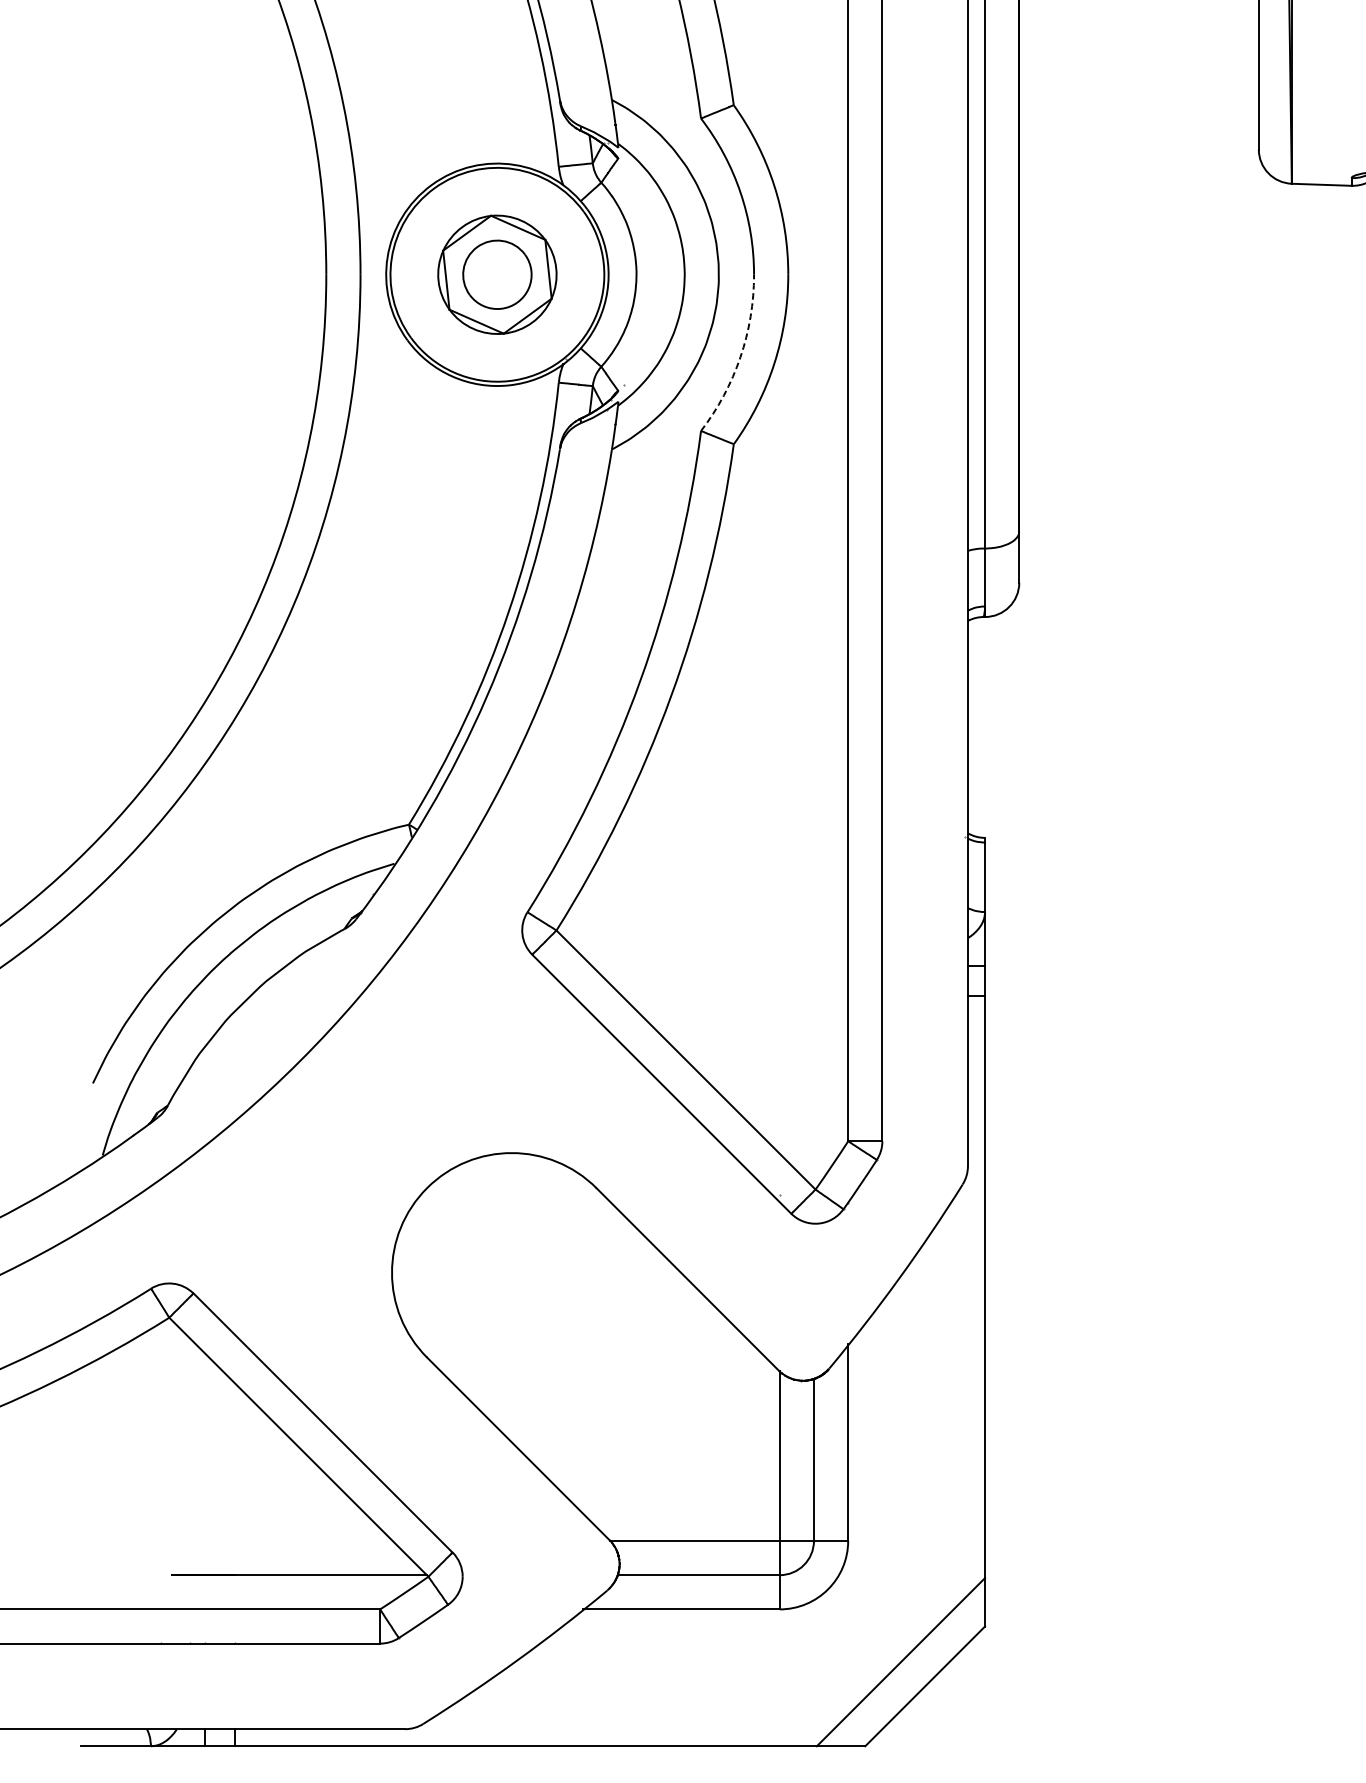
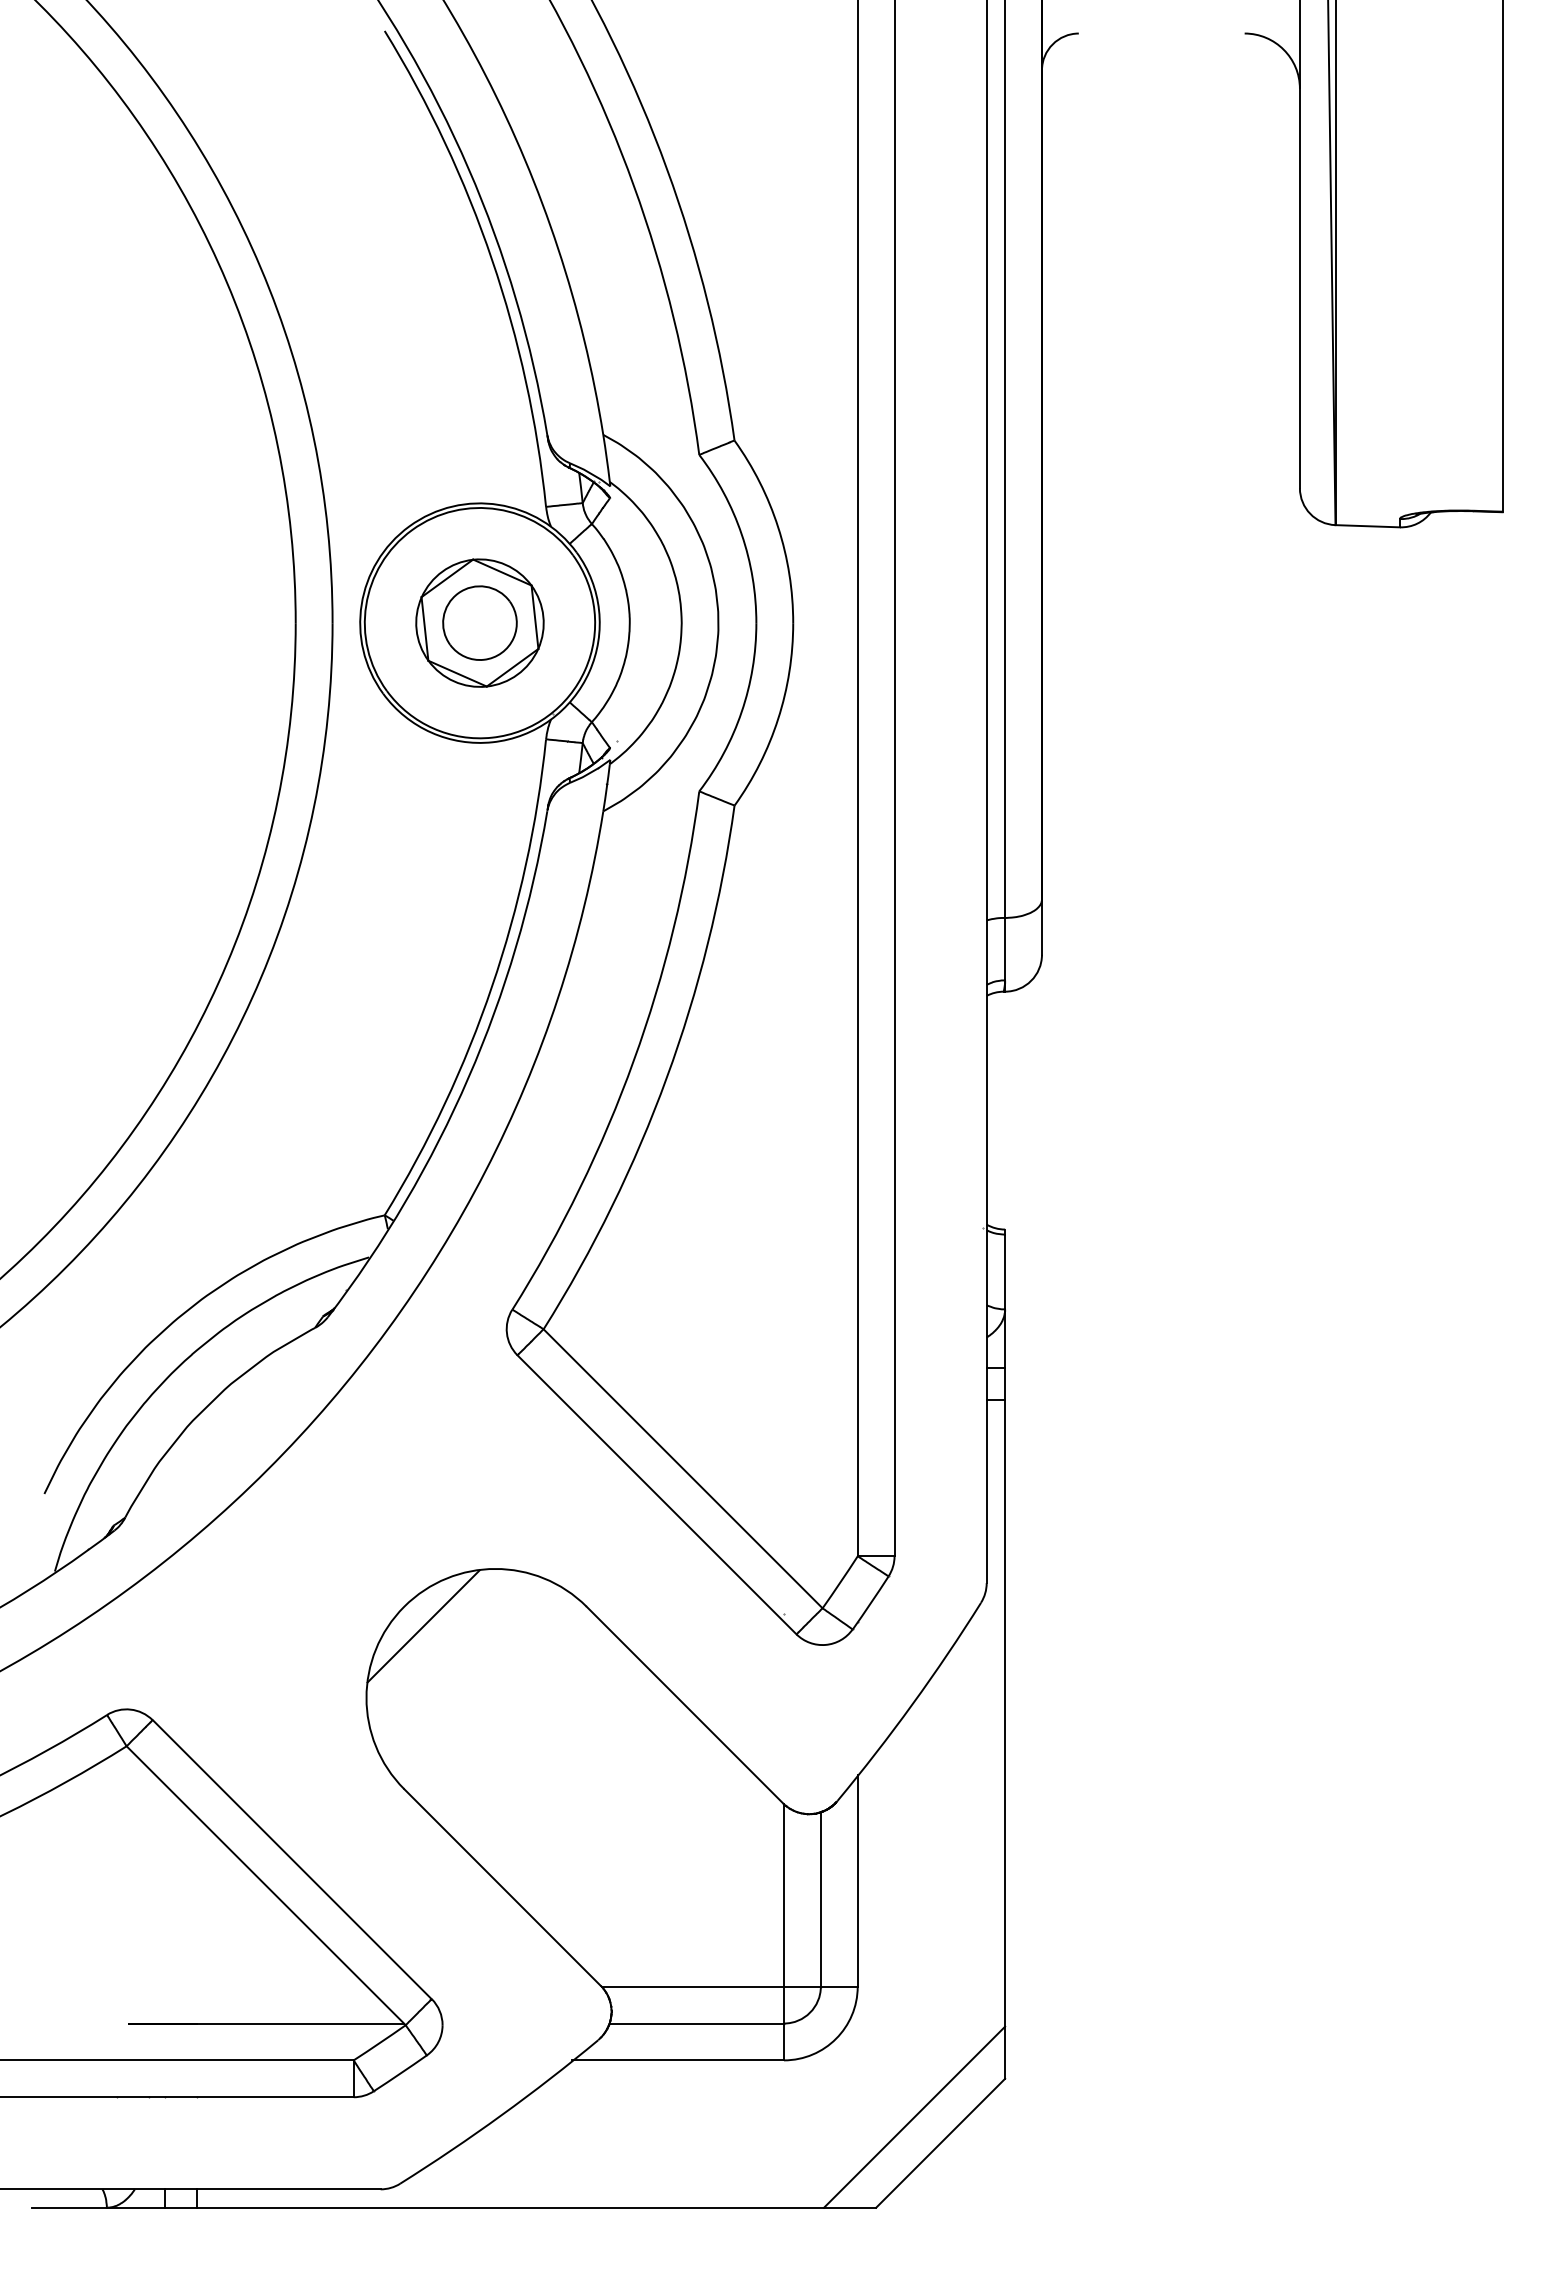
arc: (740, 356) -> (741, 711), dashed -> solid
line: (444, 1206) -> (423, 1626), added

